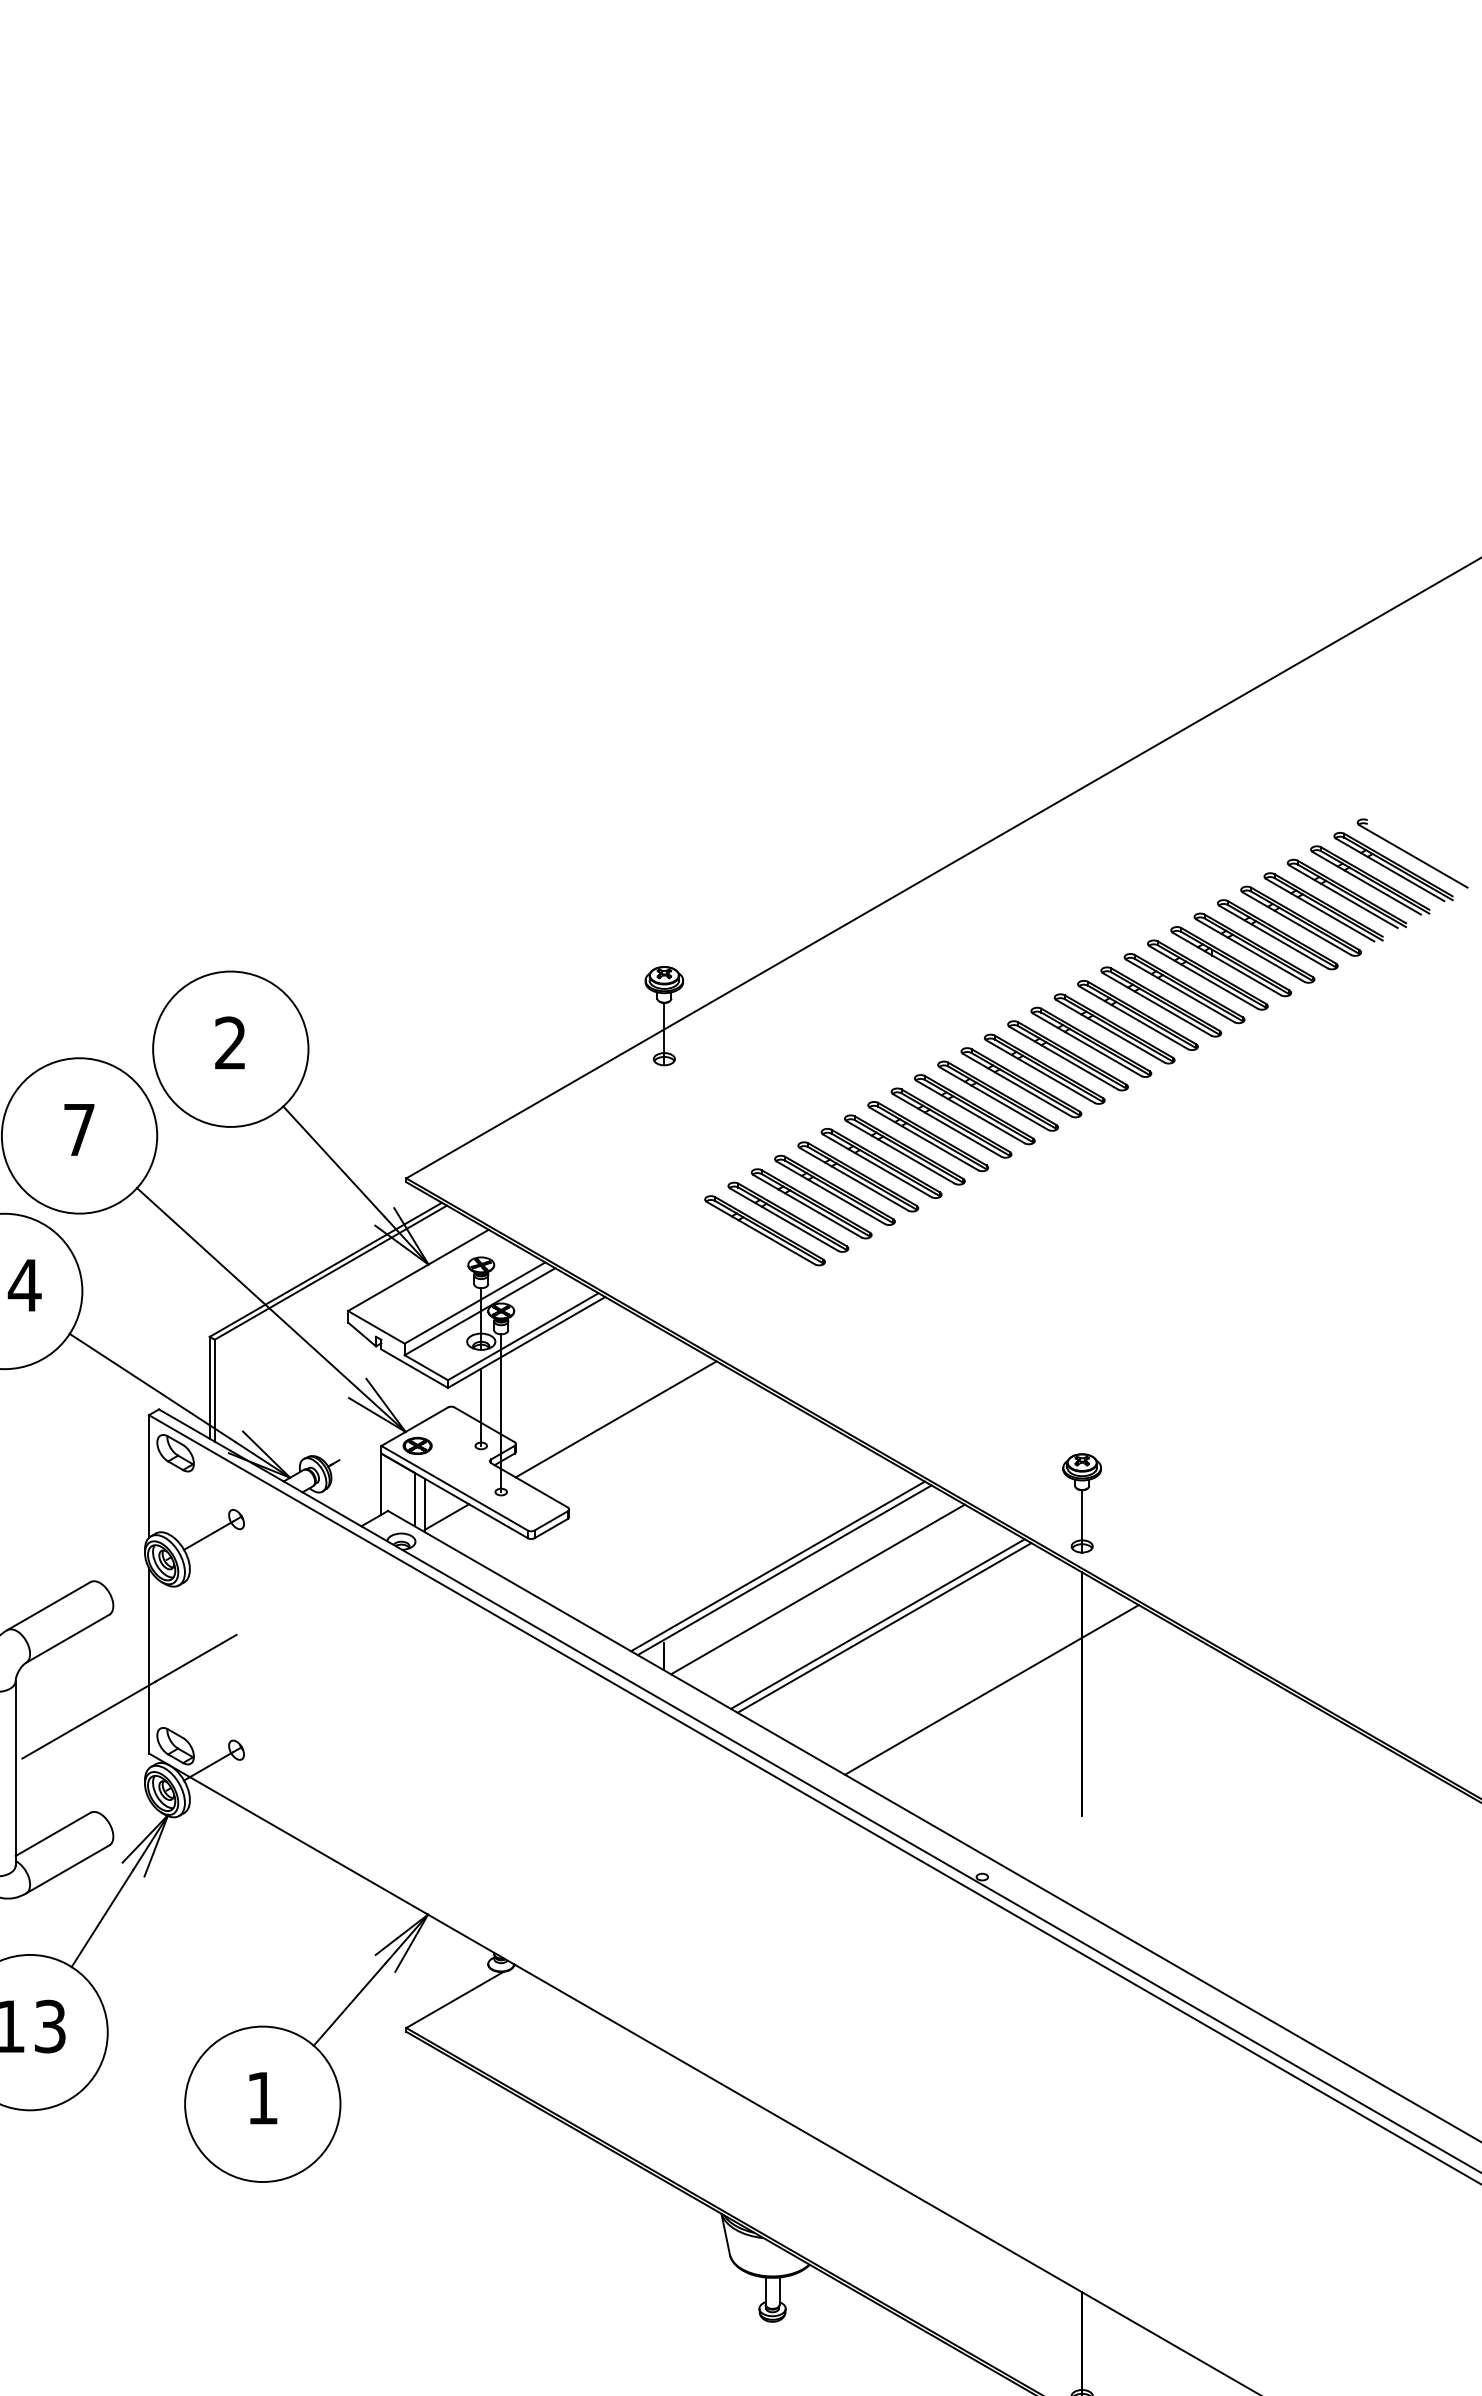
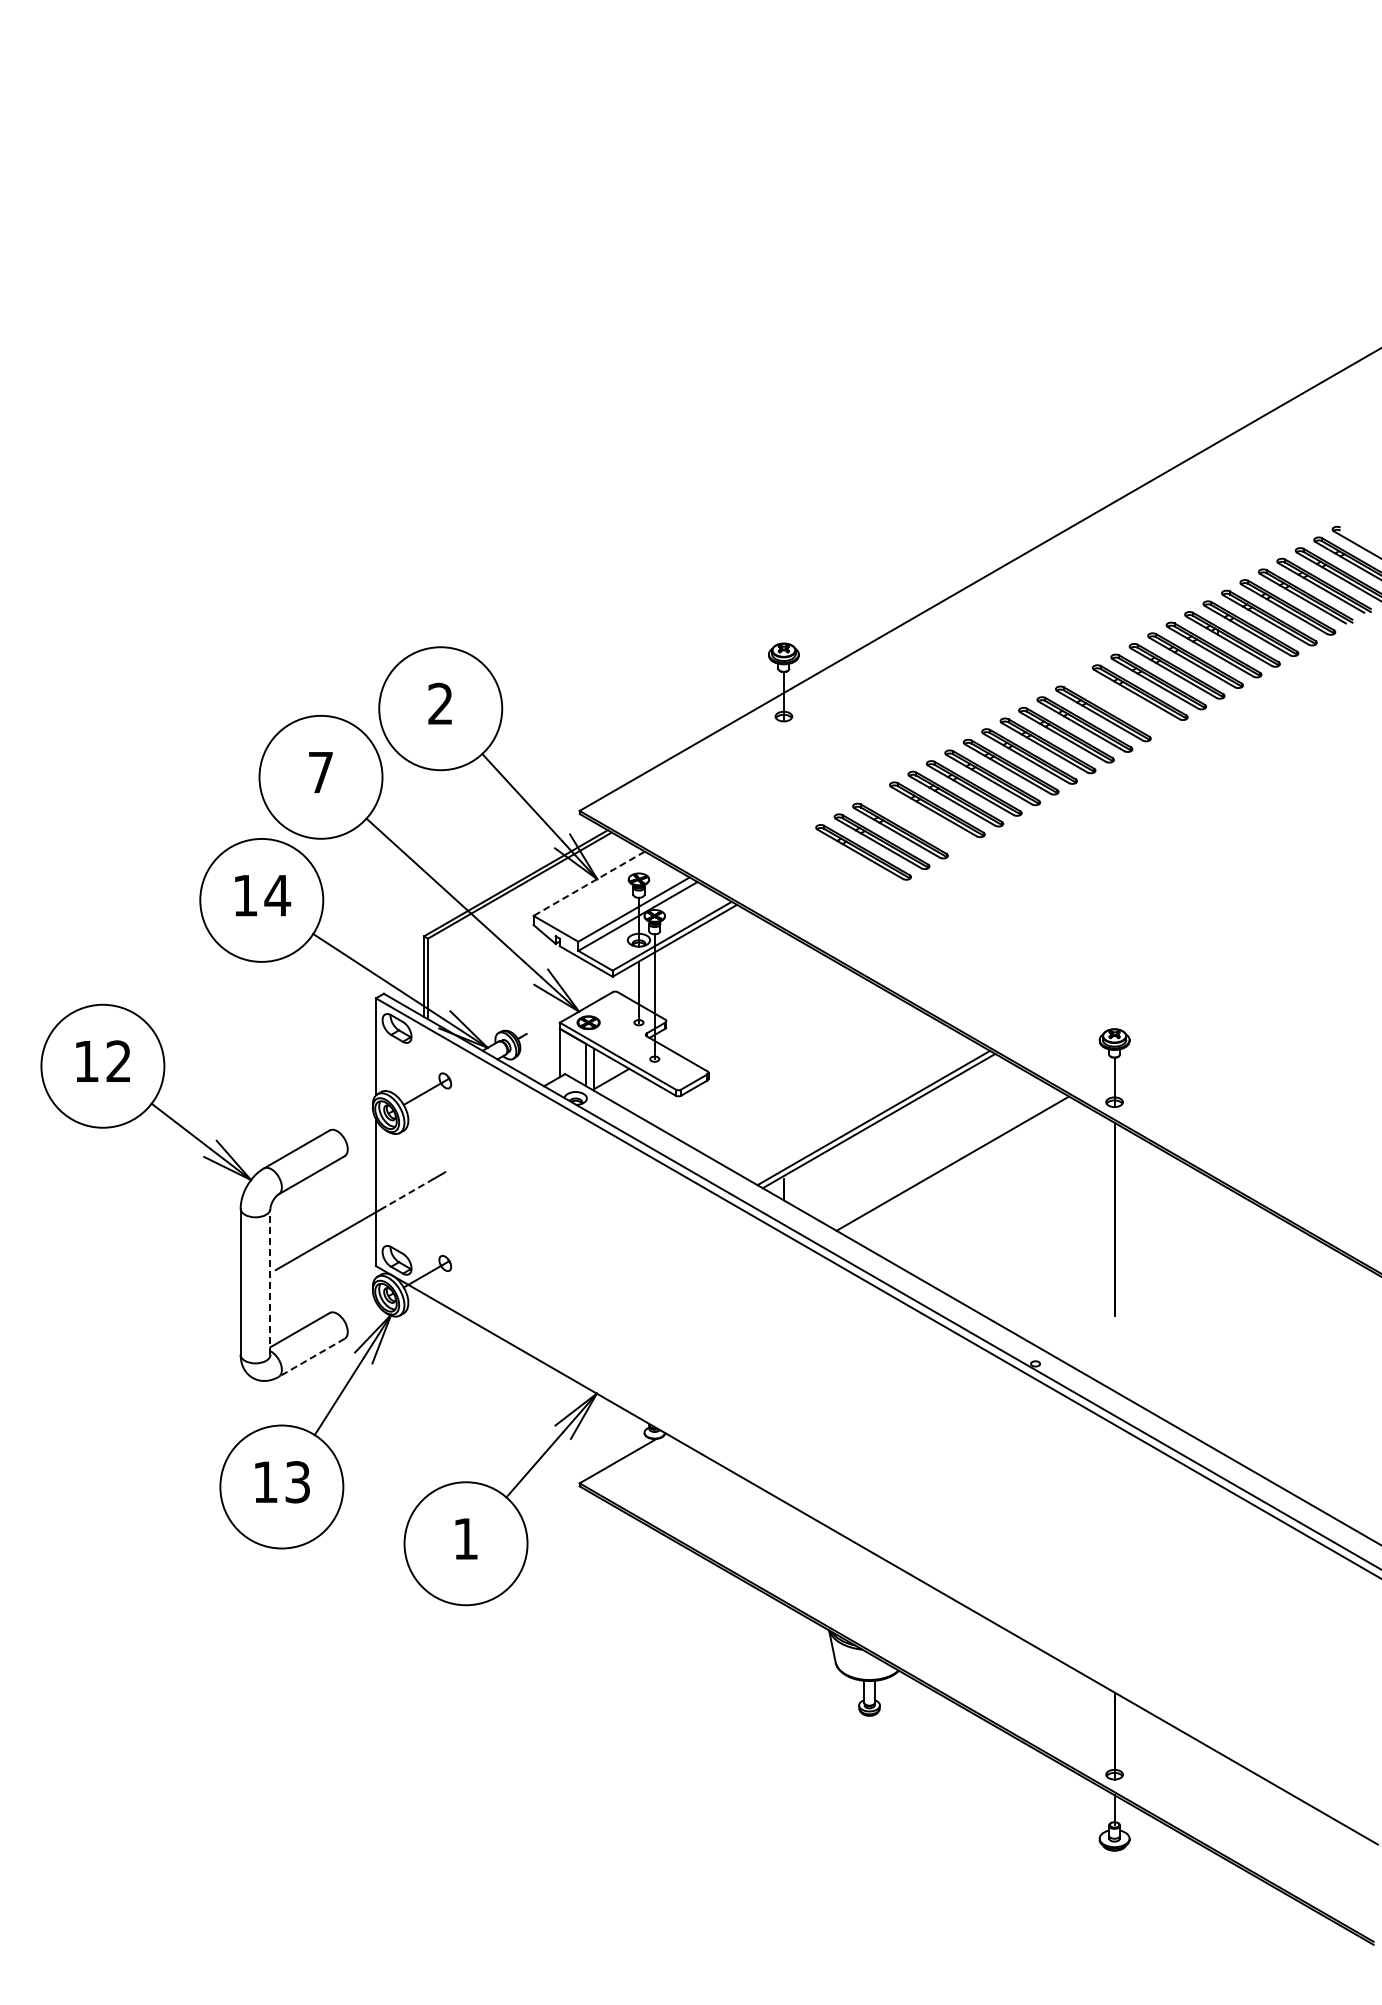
part: (1090, 1042) -> (1121, 703), removed
part: (834, 1190) -> (918, 820), removed
line: (417, 1271) -> (588, 884), solid -> dashed
line: (615, 1419) -> (745, 1001), removed
line: (818, 1589) -> (905, 1136), removed
line: (883, 1627) -> (957, 1166), removed
line: (188, 1663) -> (407, 1194), solid -> dashed
line: (991, 1689) -> (1042, 1215), removed
line: (15, 1772) -> (270, 1281), solid -> dashed
line: (67, 1870) -> (311, 1358), solid -> dashed

